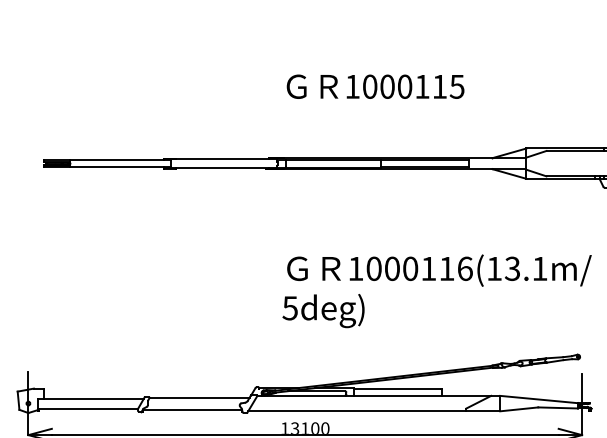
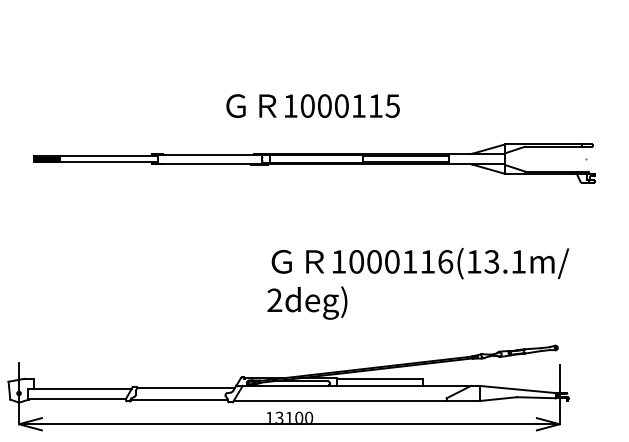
text: (374, 86) -> (312, 105), moved
text: (289, 308) -> (274, 300), 5deg) -> 2deg)

